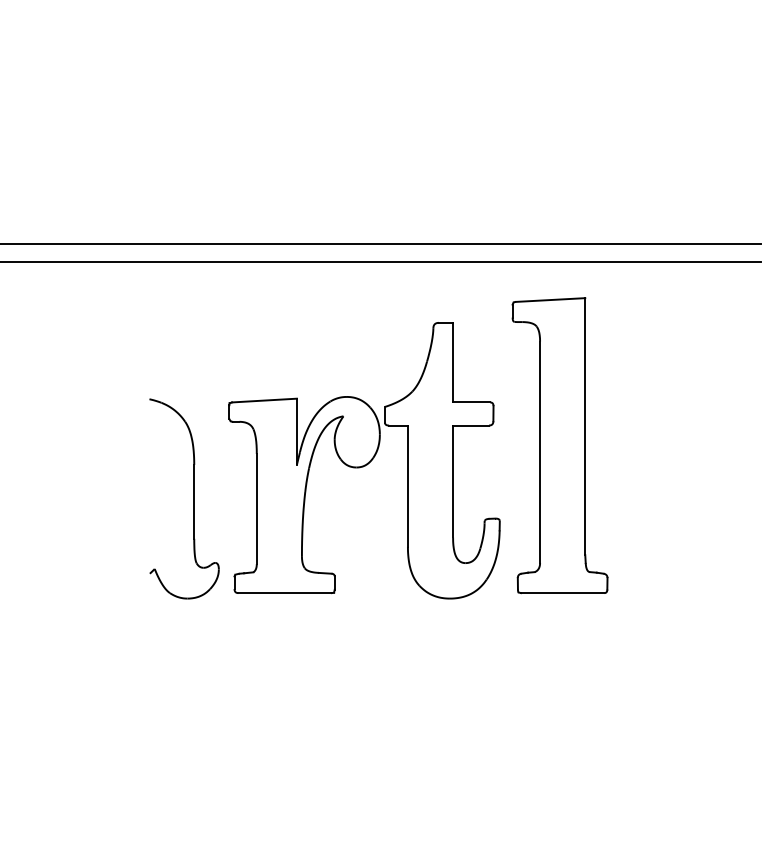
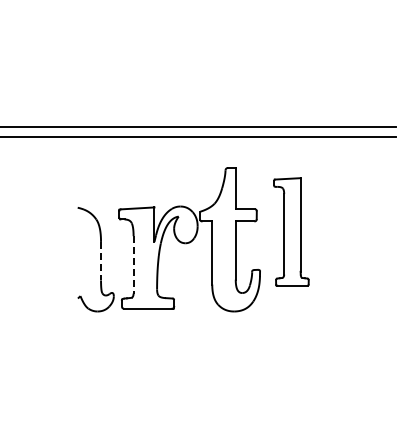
part: (560, 444) -> (291, 231), size x0.7
line: (195, 502) -> (101, 261), solid -> dashed
line: (256, 508) -> (133, 264), solid -> dashed

